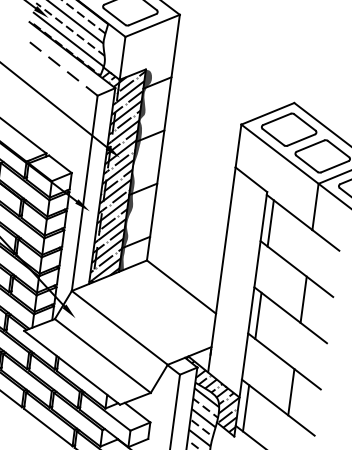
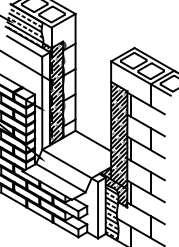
line: (63, 68) -> (24, 46), dashed -> solid
hatch: (227, 279) -> (114, 134), added

